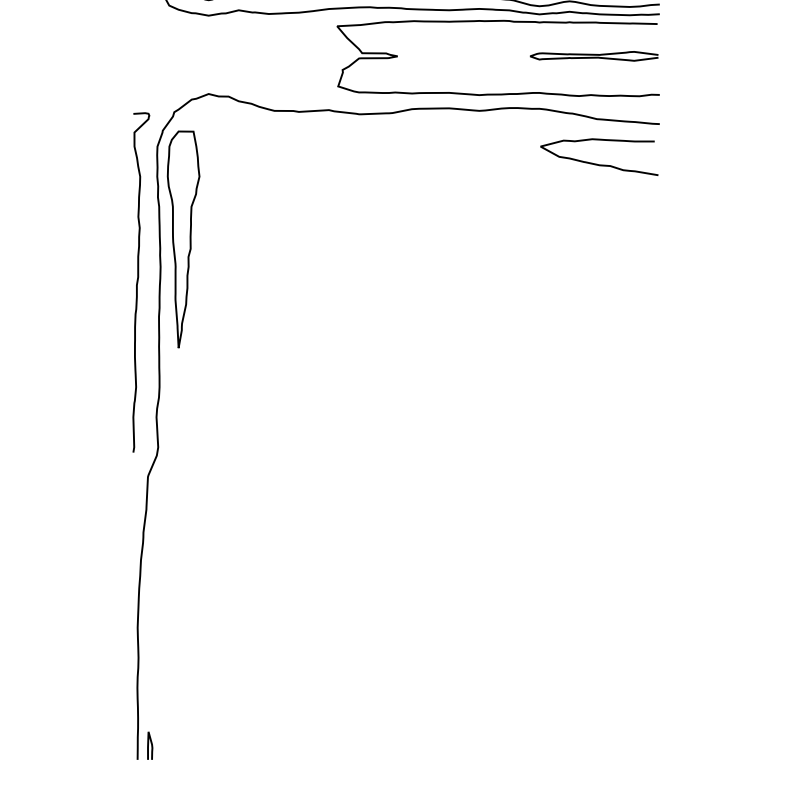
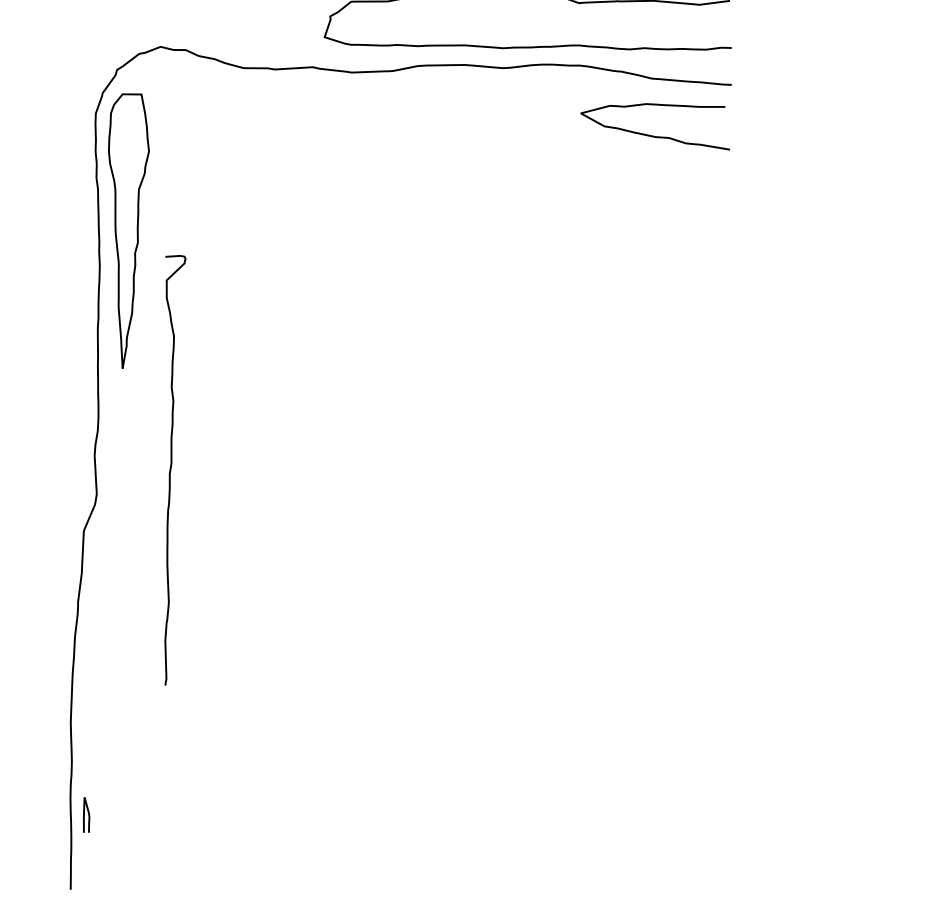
curve: (138, 282) -> (171, 470), moved
curve: (151, 745) -> (88, 814), moved

